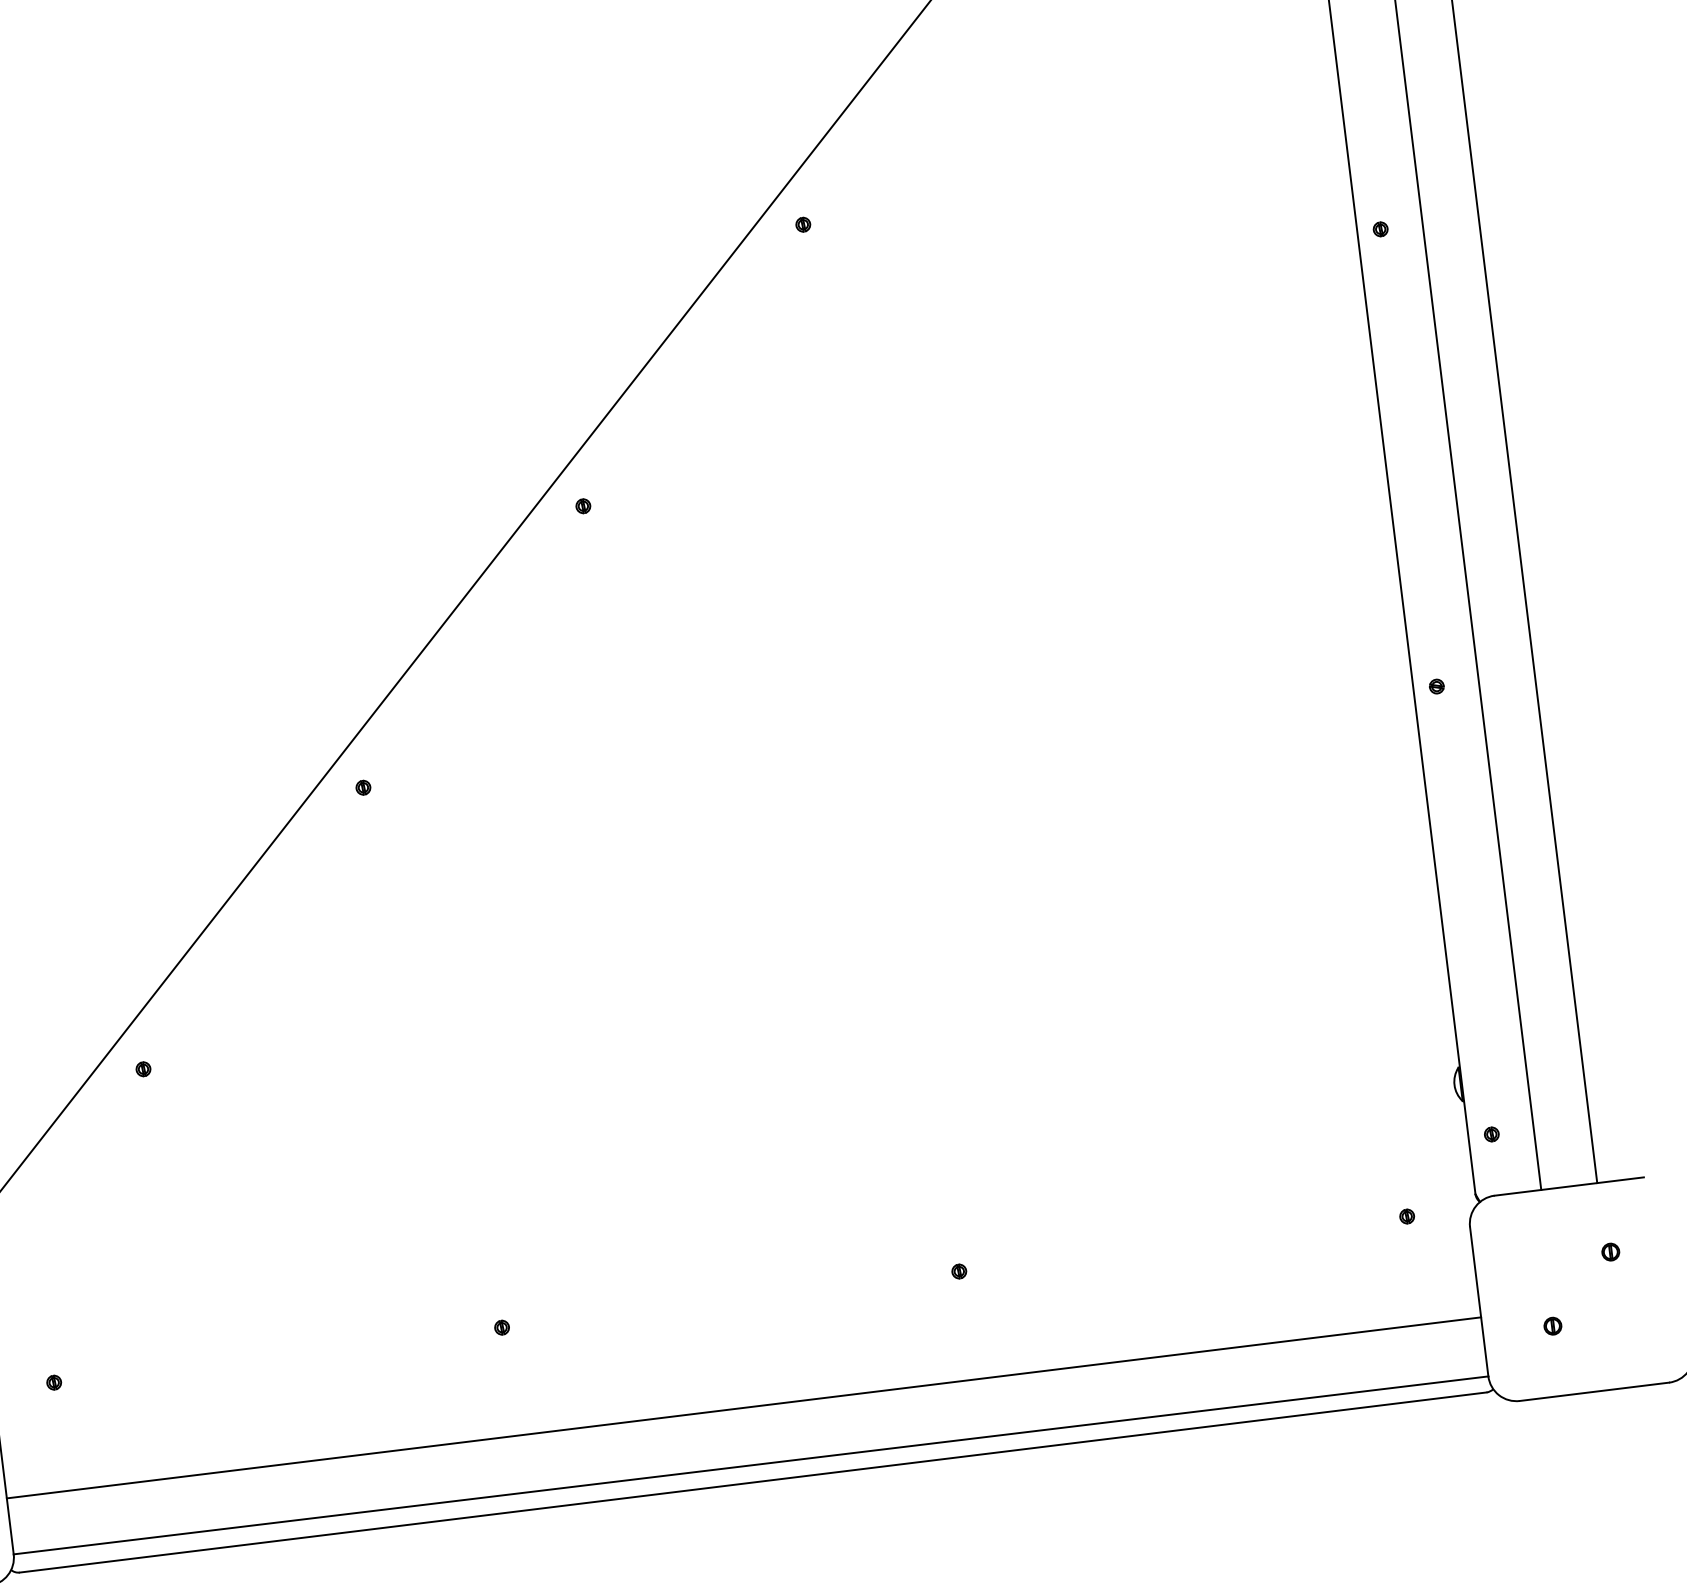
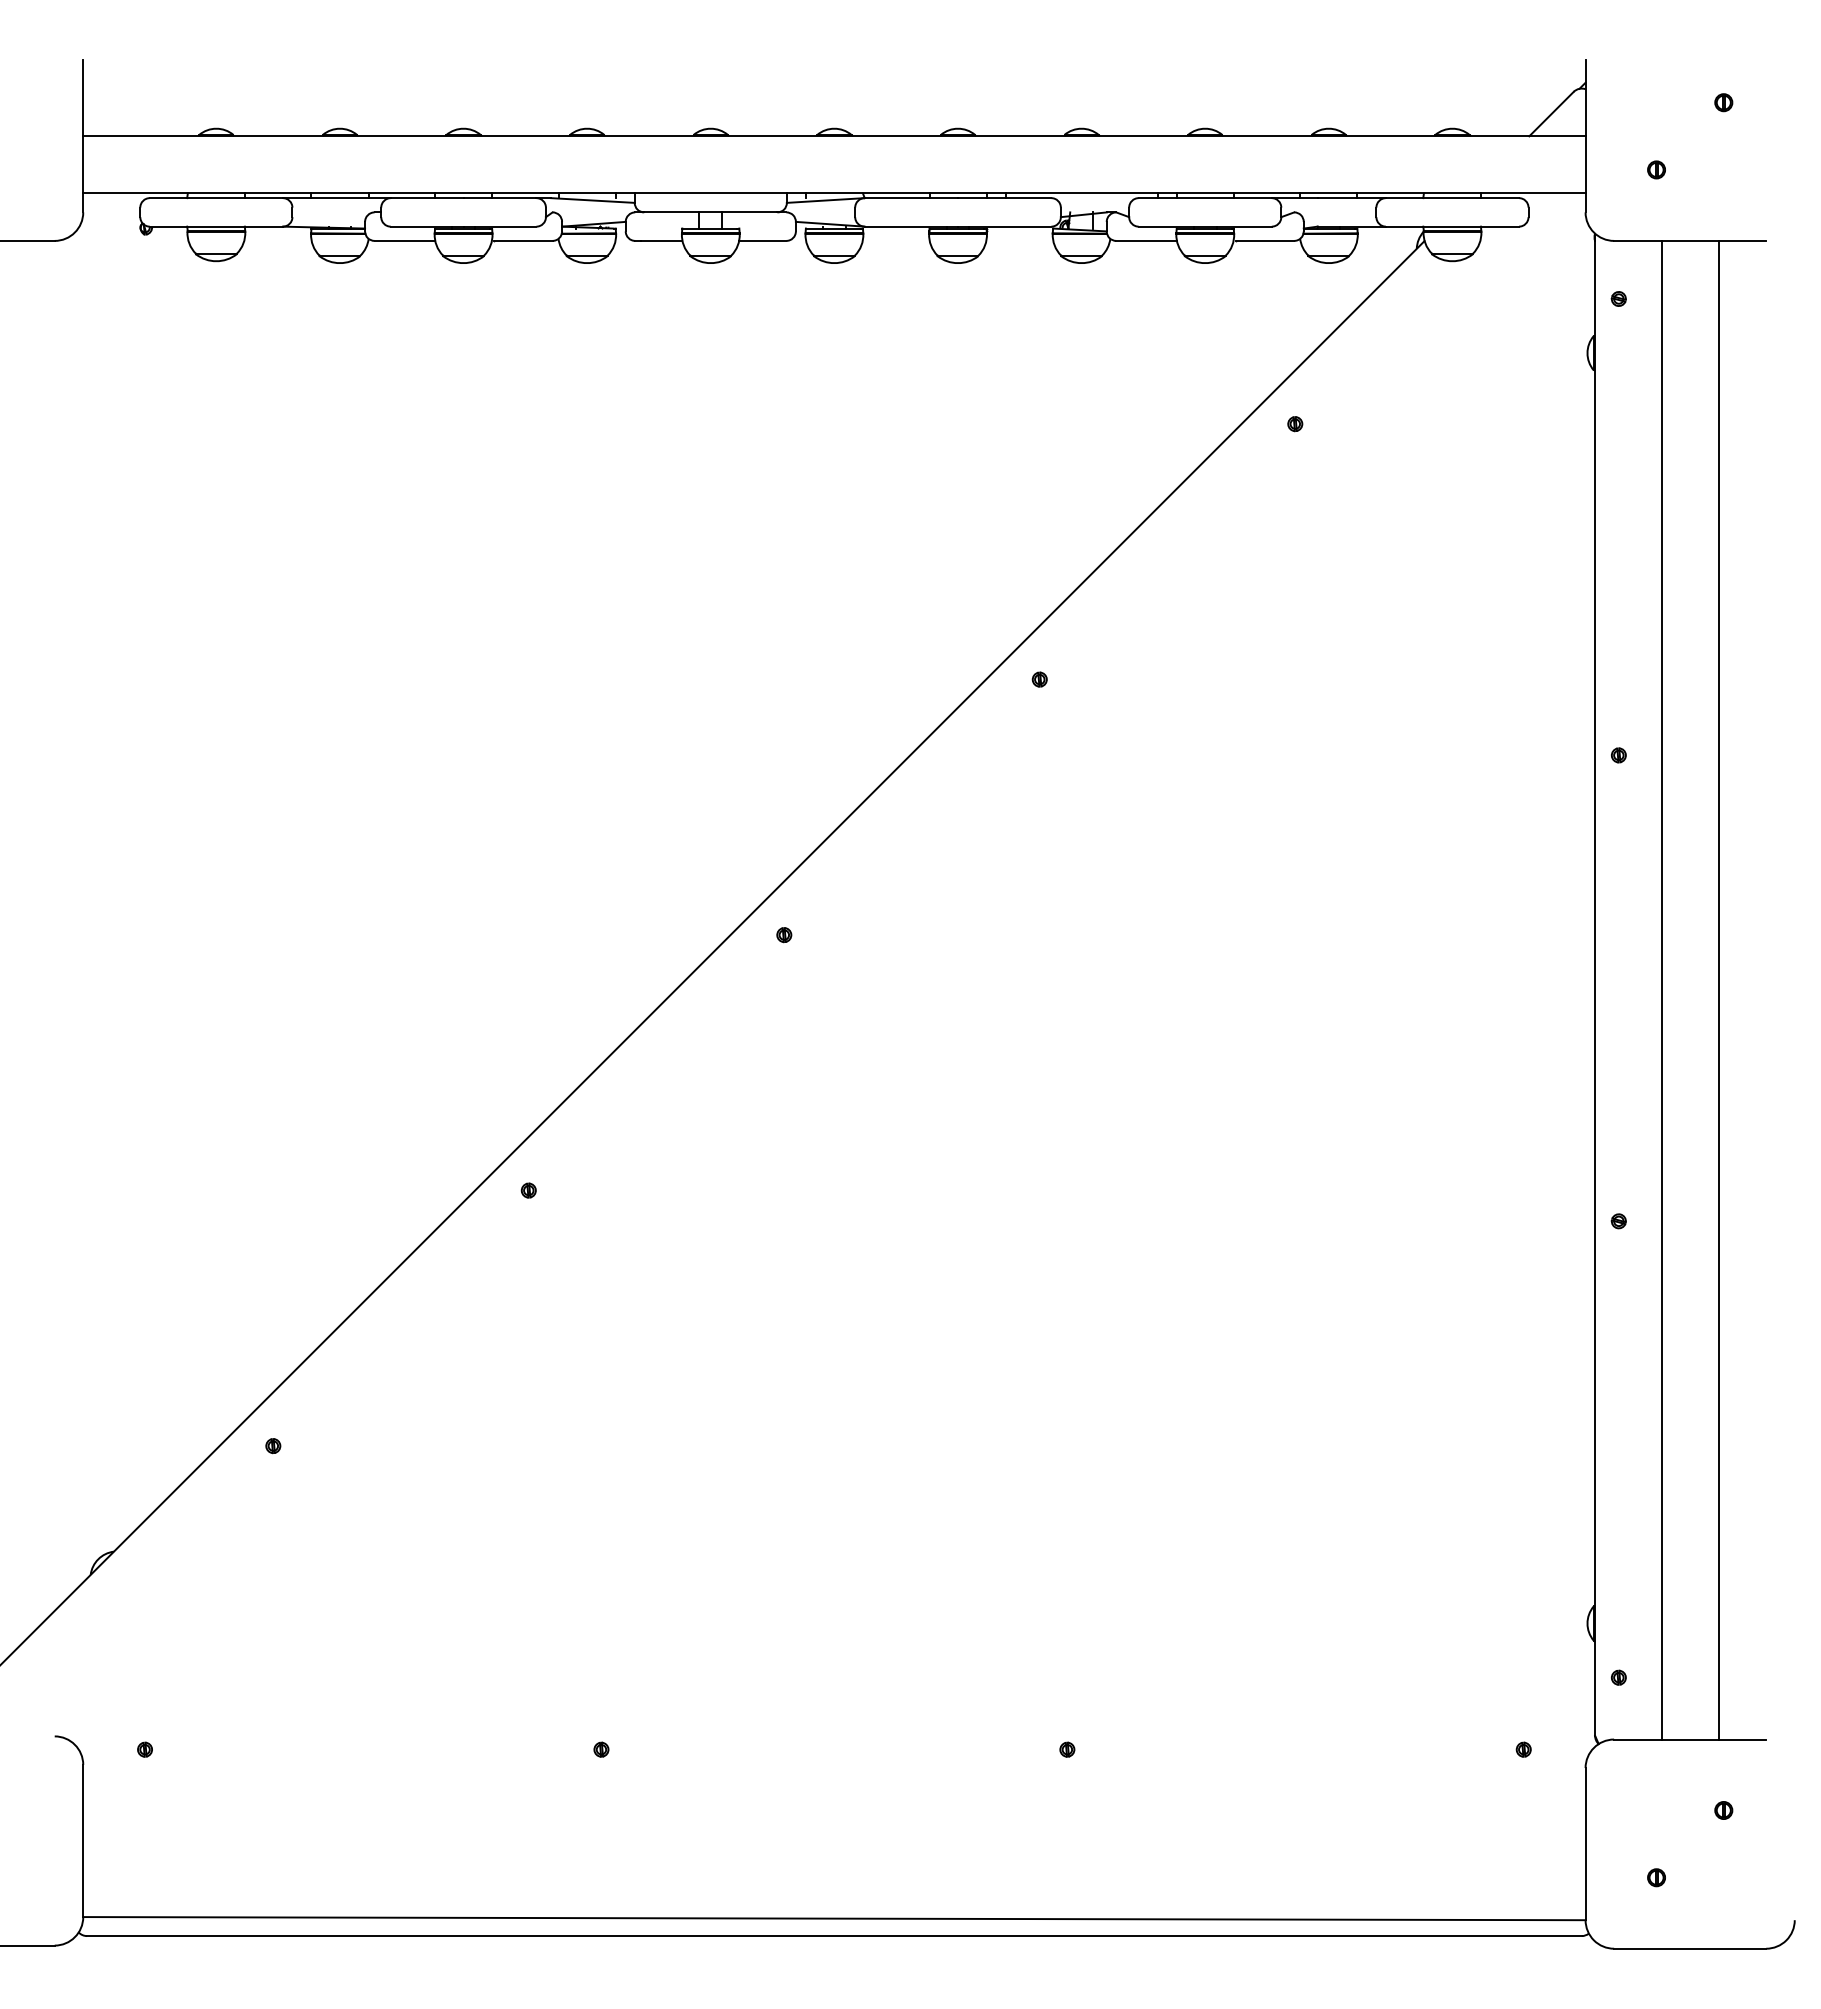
line: (744, 1408) -> (834, 1860), removed

